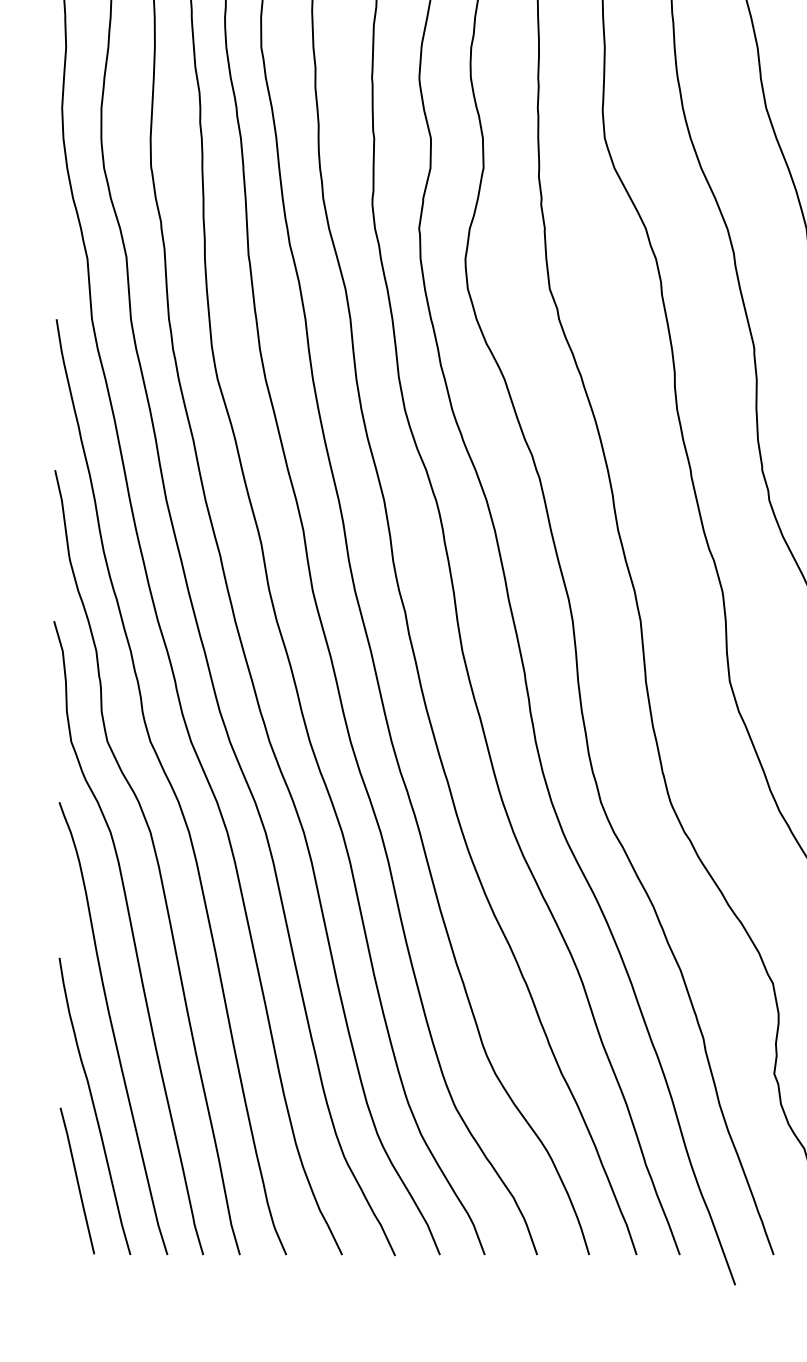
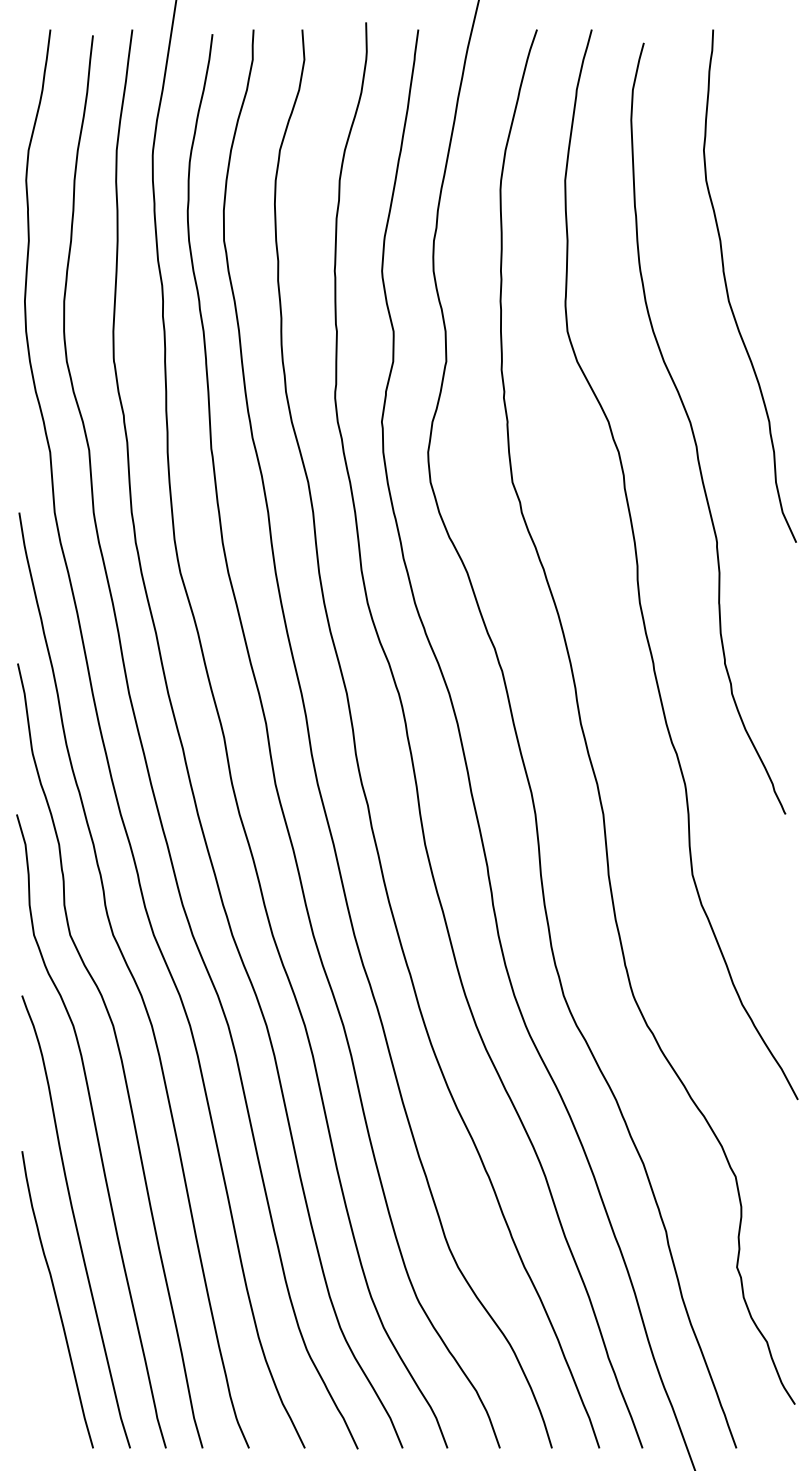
line: (76, 1181) -> (39, 1374), removed

